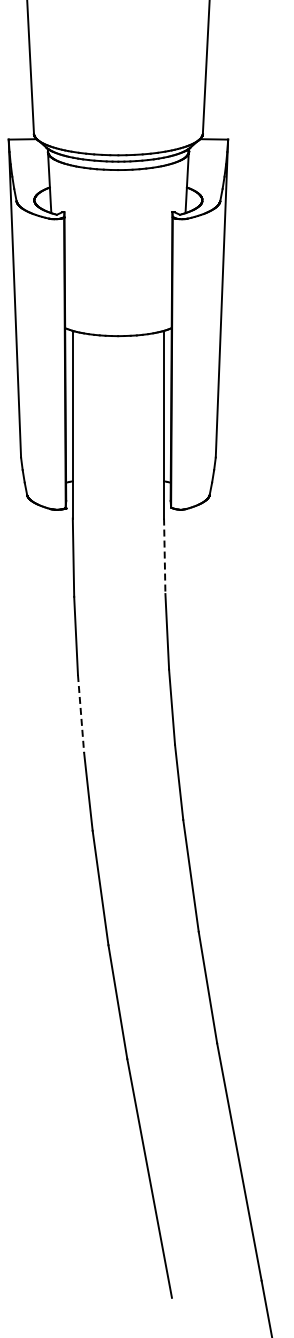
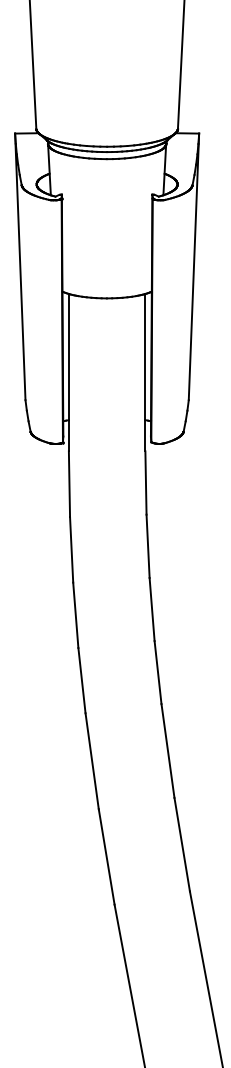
line: (164, 556) -> (145, 483), dashed -> solid
line: (81, 714) -> (76, 615), dashed -> solid

